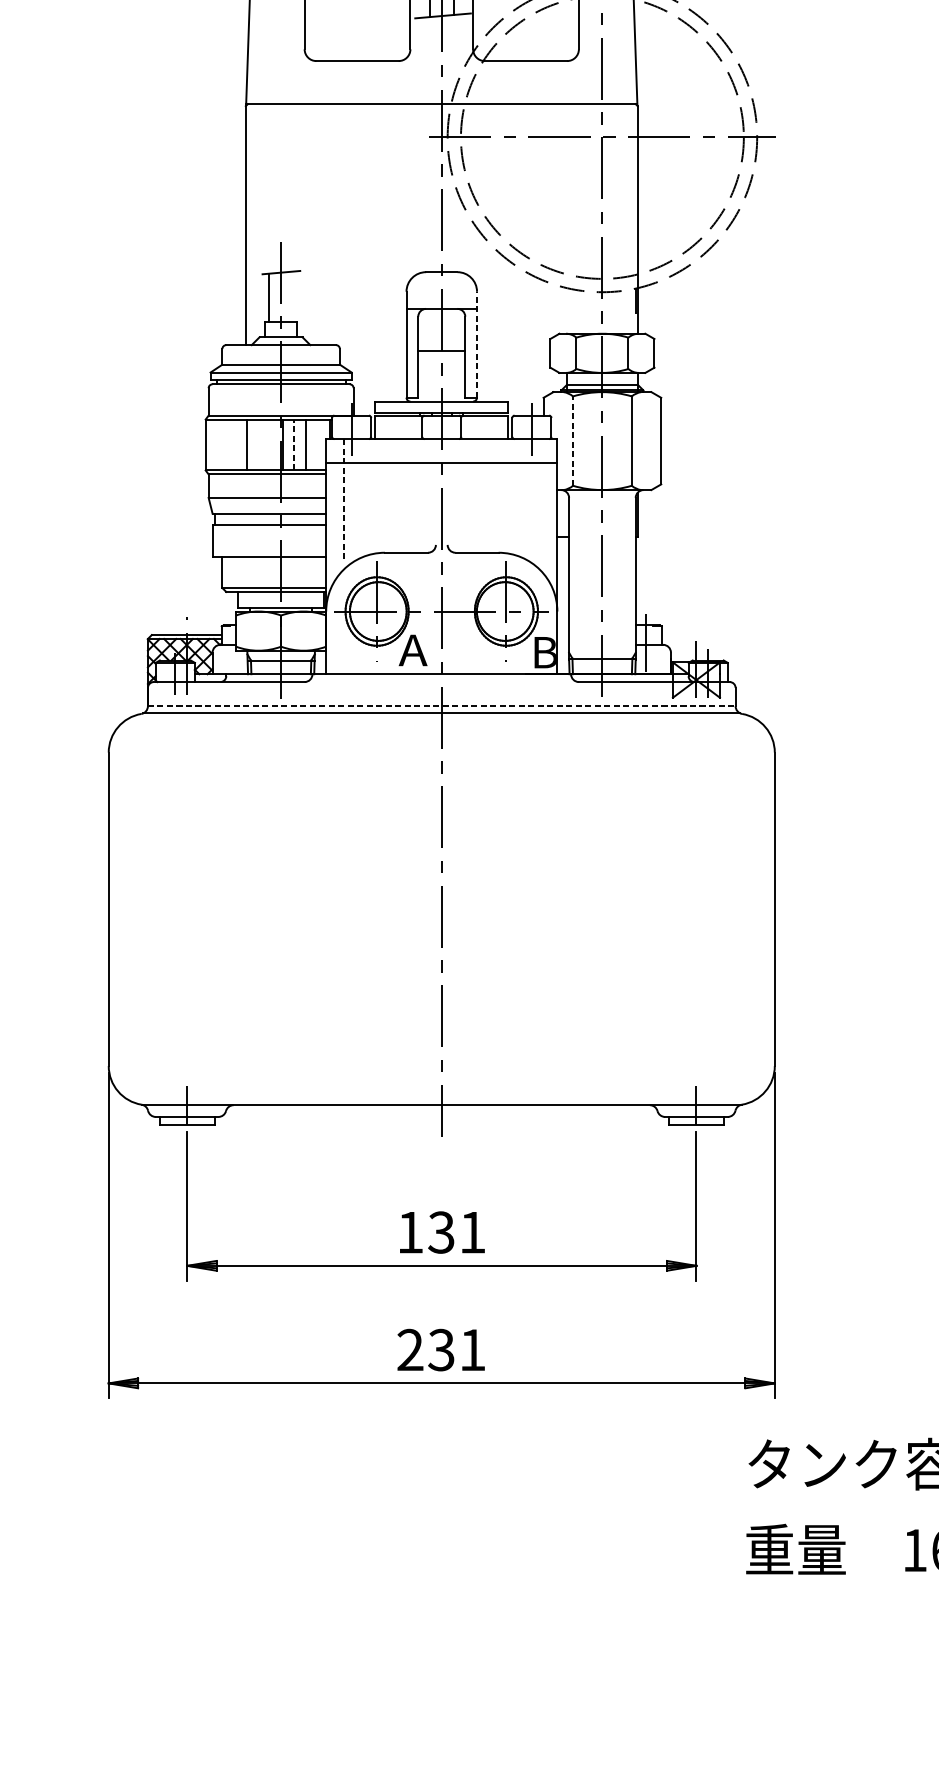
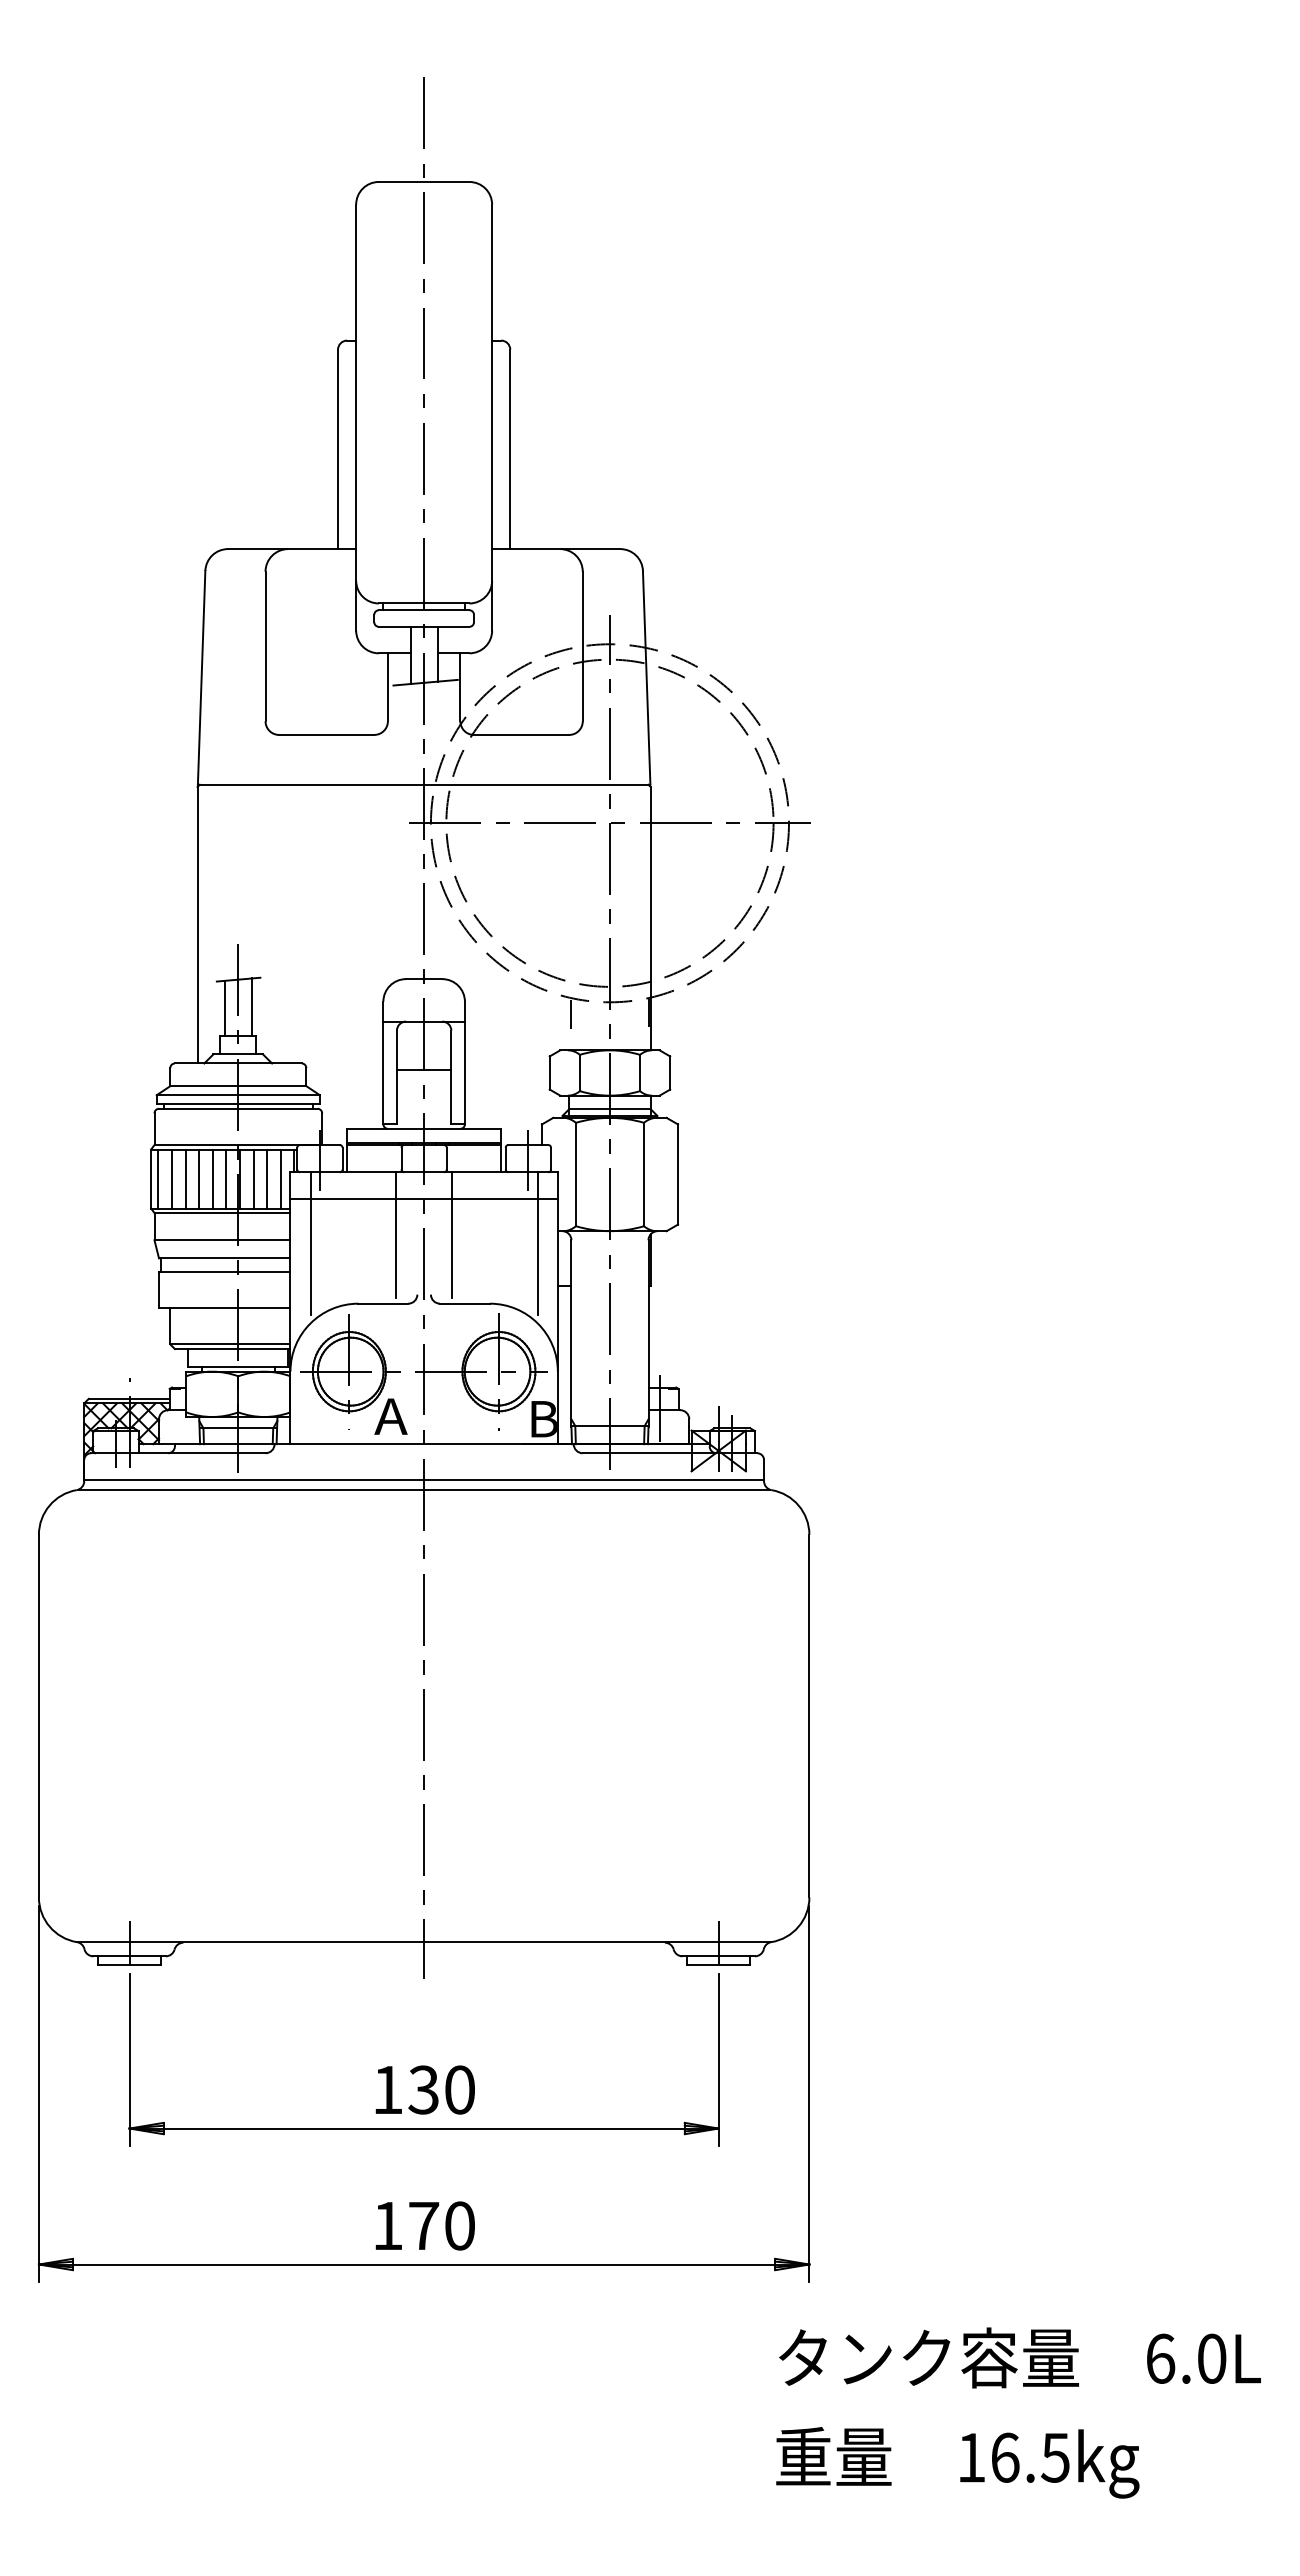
line: (292, 296) -> (251, 1007), added
line: (569, 301) -> (571, 1013), added
line: (476, 344) -> (464, 1062), dashed -> solid
line: (572, 441) -> (575, 1174), dashed -> solid
line: (212, 444) -> (158, 1178), added
line: (223, 444) -> (171, 1178), added
line: (235, 444) -> (185, 1178), added
line: (258, 444) -> (212, 1178), added
line: (270, 444) -> (226, 1178), added
line: (294, 444) -> (253, 1178), dashed -> solid
line: (317, 444) -> (280, 1178), added
line: (417, 492) -> (396, 1234), added
line: (466, 492) -> (452, 1234), added
line: (343, 500) -> (310, 1243), dashed -> solid
line: (539, 500) -> (537, 1243), added
line: (442, 705) -> (424, 1480), dashed -> solid
text: (472, 1232) -> (459, 2089), 131 -> 130
text: (441, 1349) -> (423, 2225), 231 -> 170

